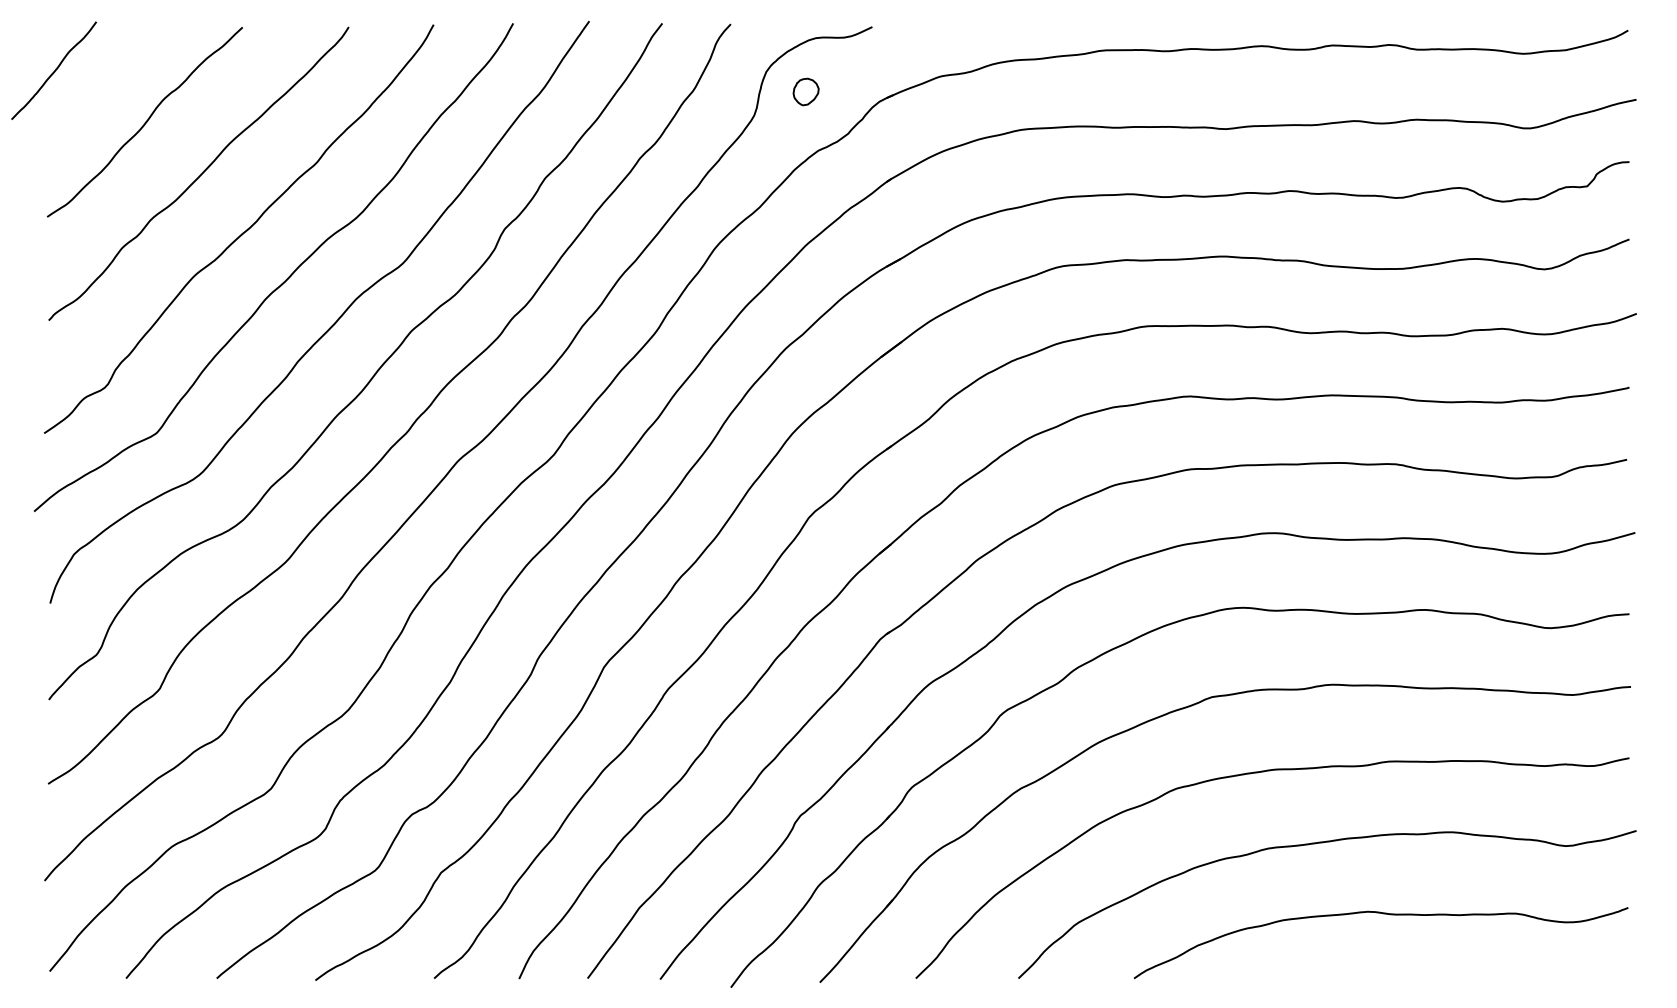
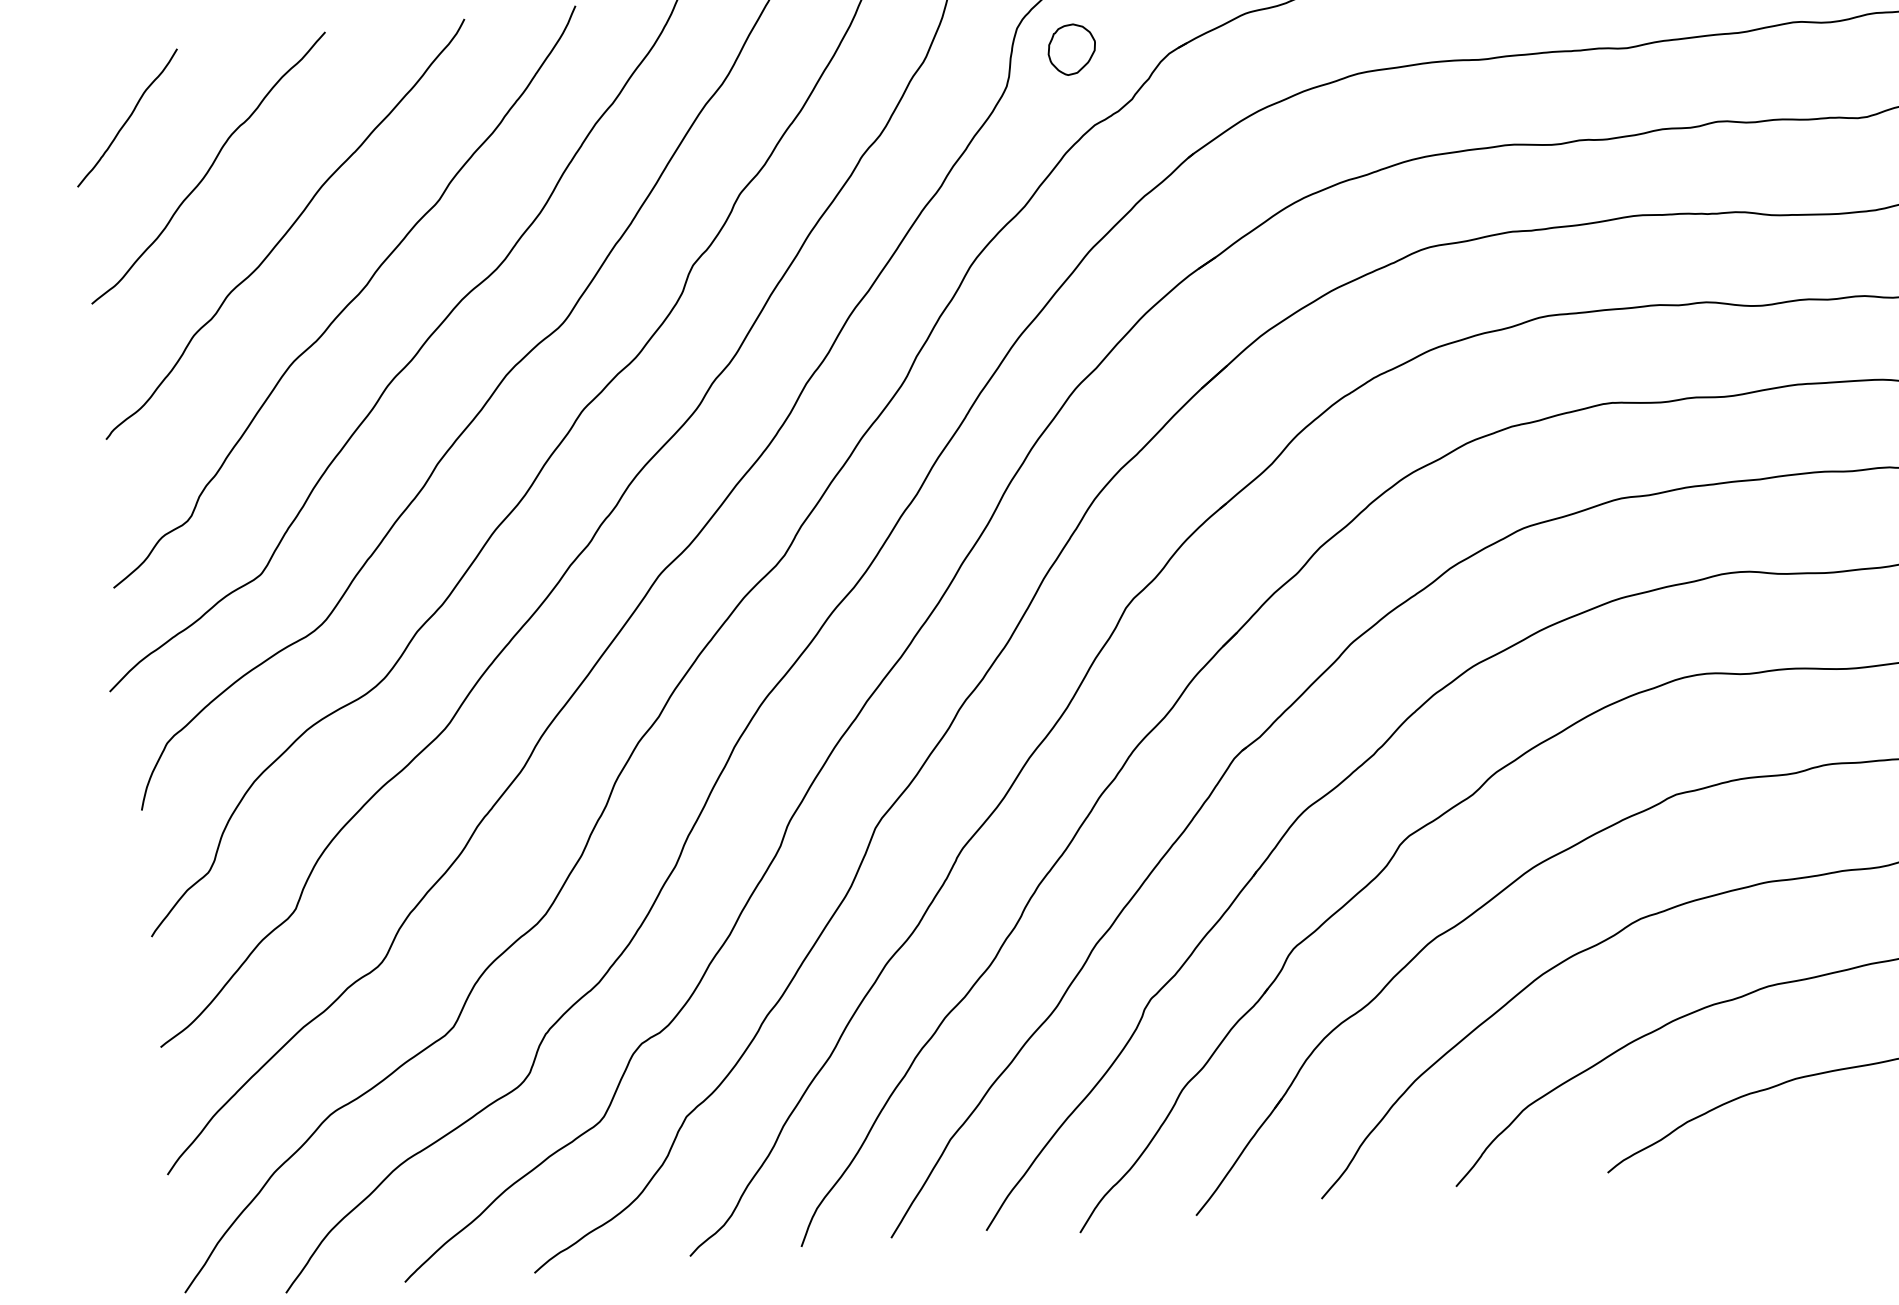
curve: (54, 70) -> (128, 117), moved
part: (805, 91) -> (1070, 49), size x1.43

